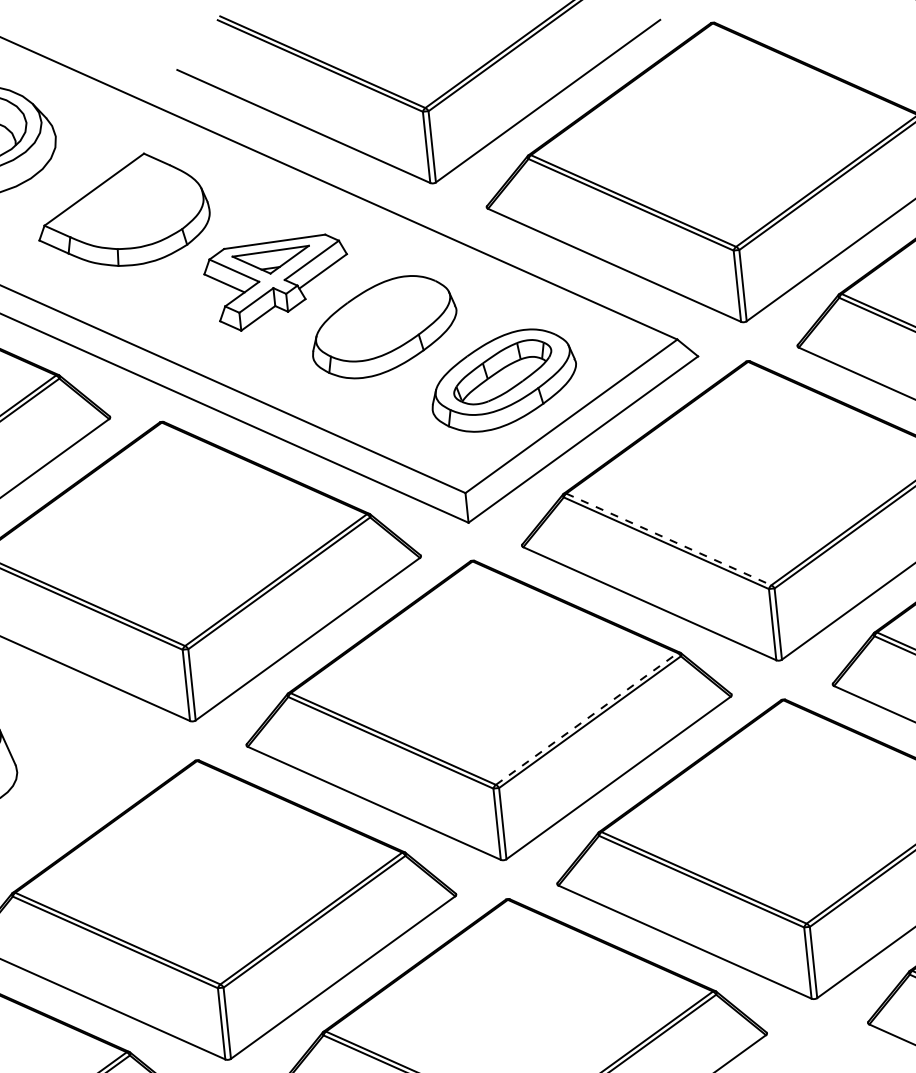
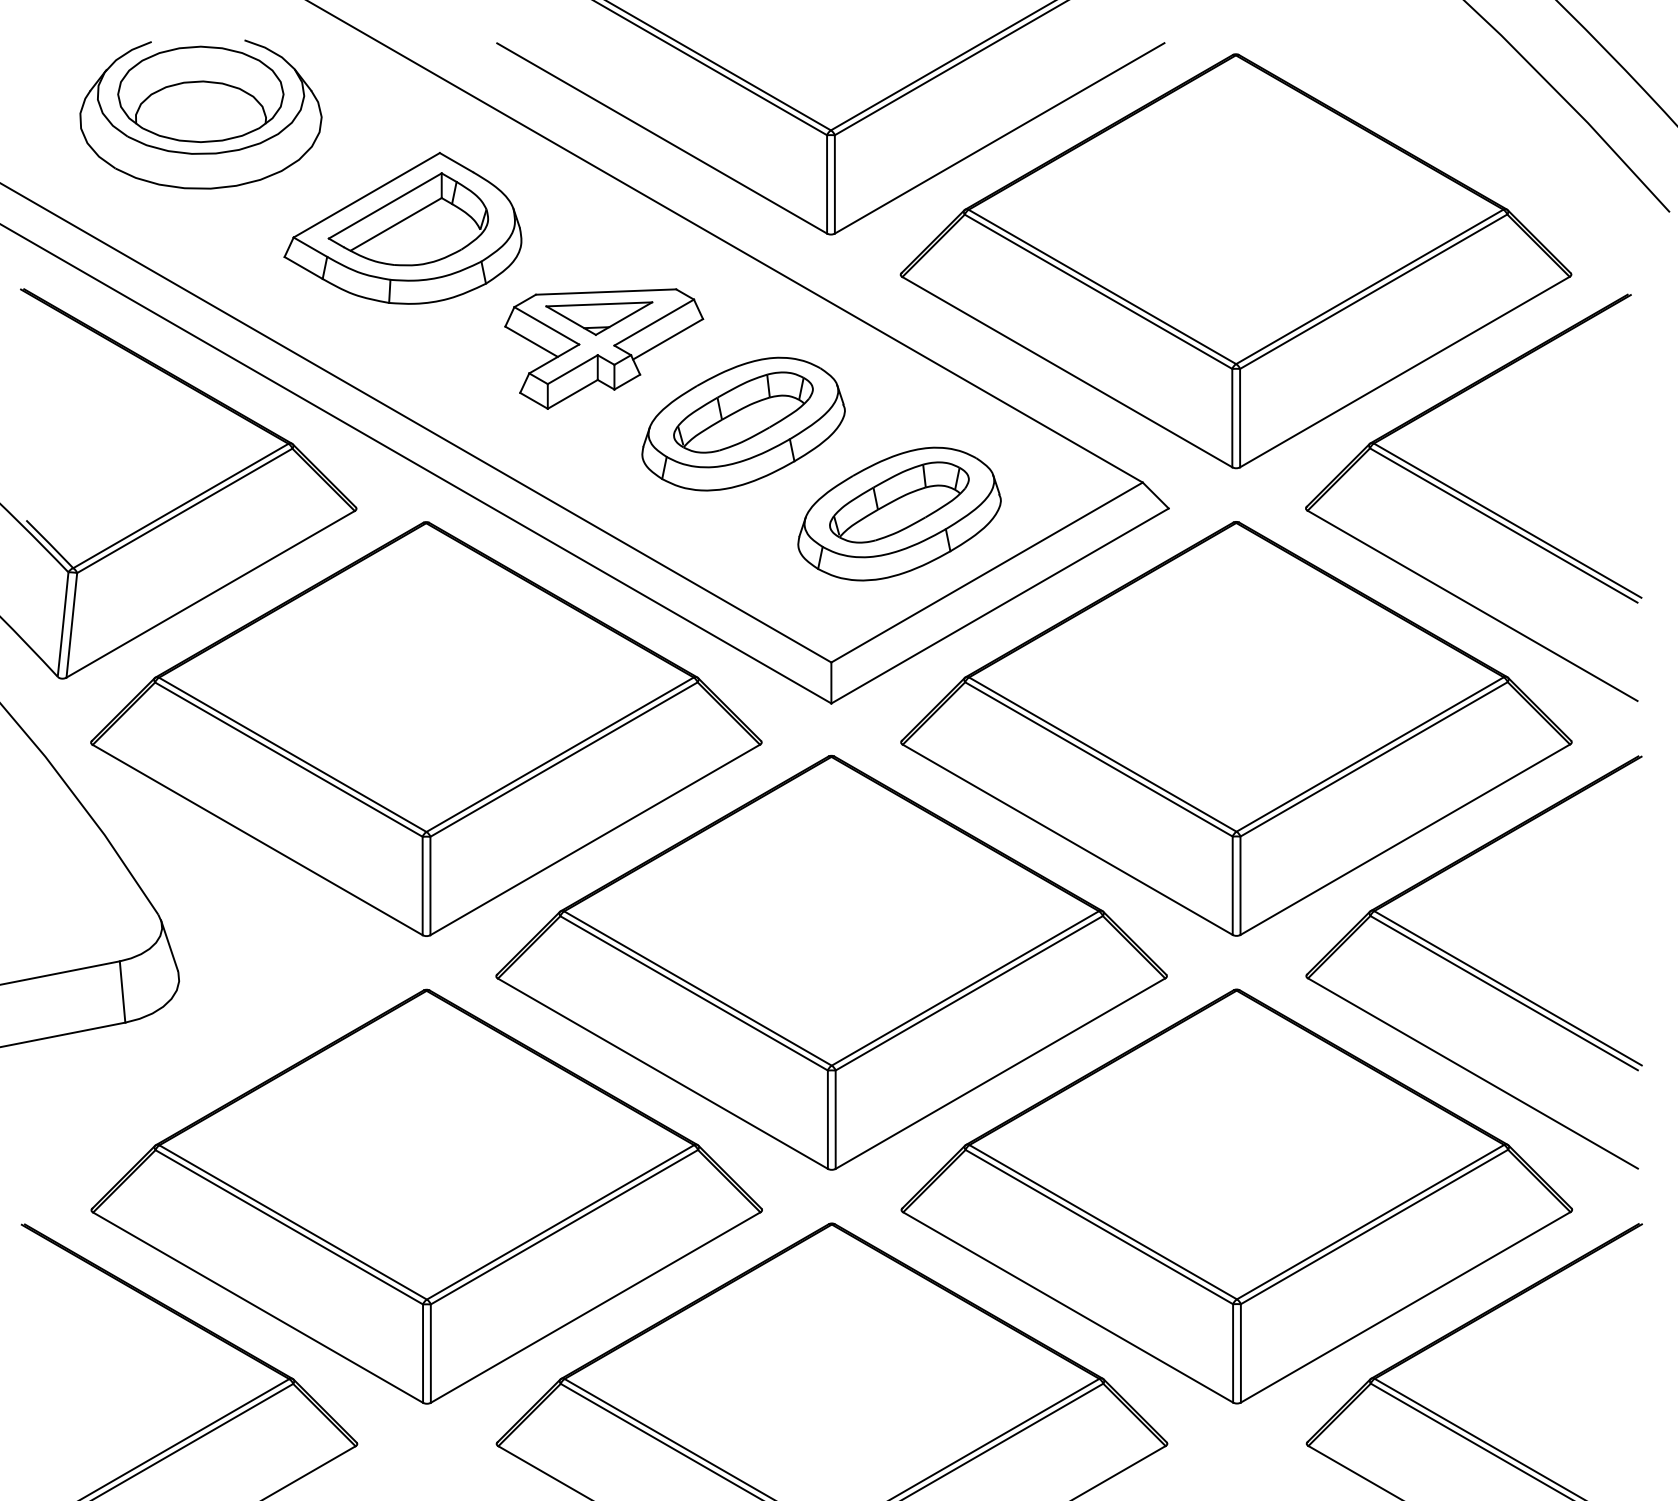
part: (125, 204) -> (407, 219), added
part: (383, 318) -> (743, 412), added
line: (669, 539) -> (1103, 754), dashed -> solid
line: (586, 719) -> (965, 988), dashed -> solid

